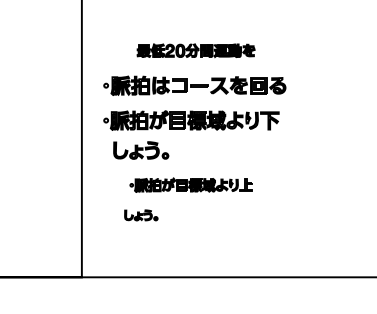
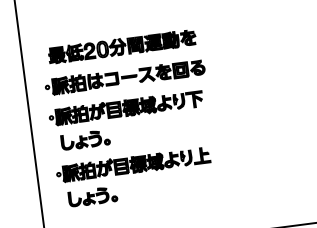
part: (195, 50) -> (121, 46), size x1.43
part: (191, 184) -> (133, 164), size x1.43
part: (141, 215) -> (93, 196), size x1.67

